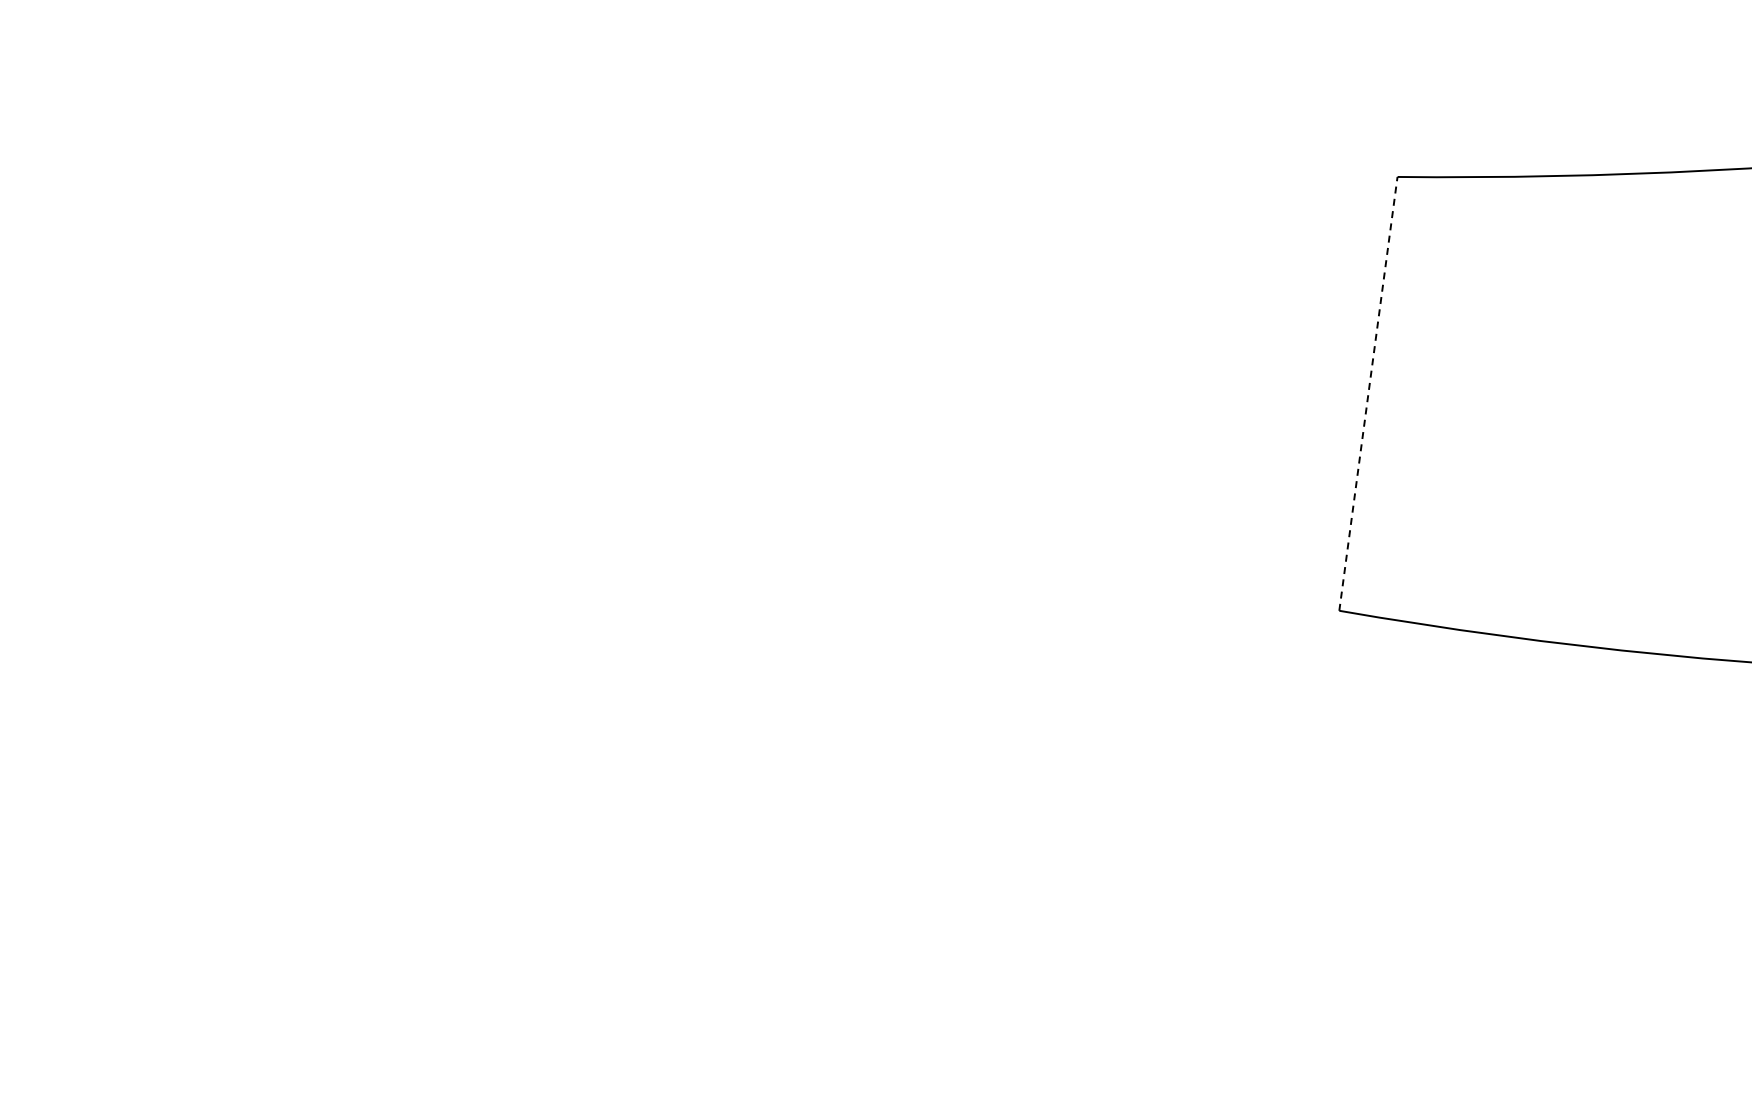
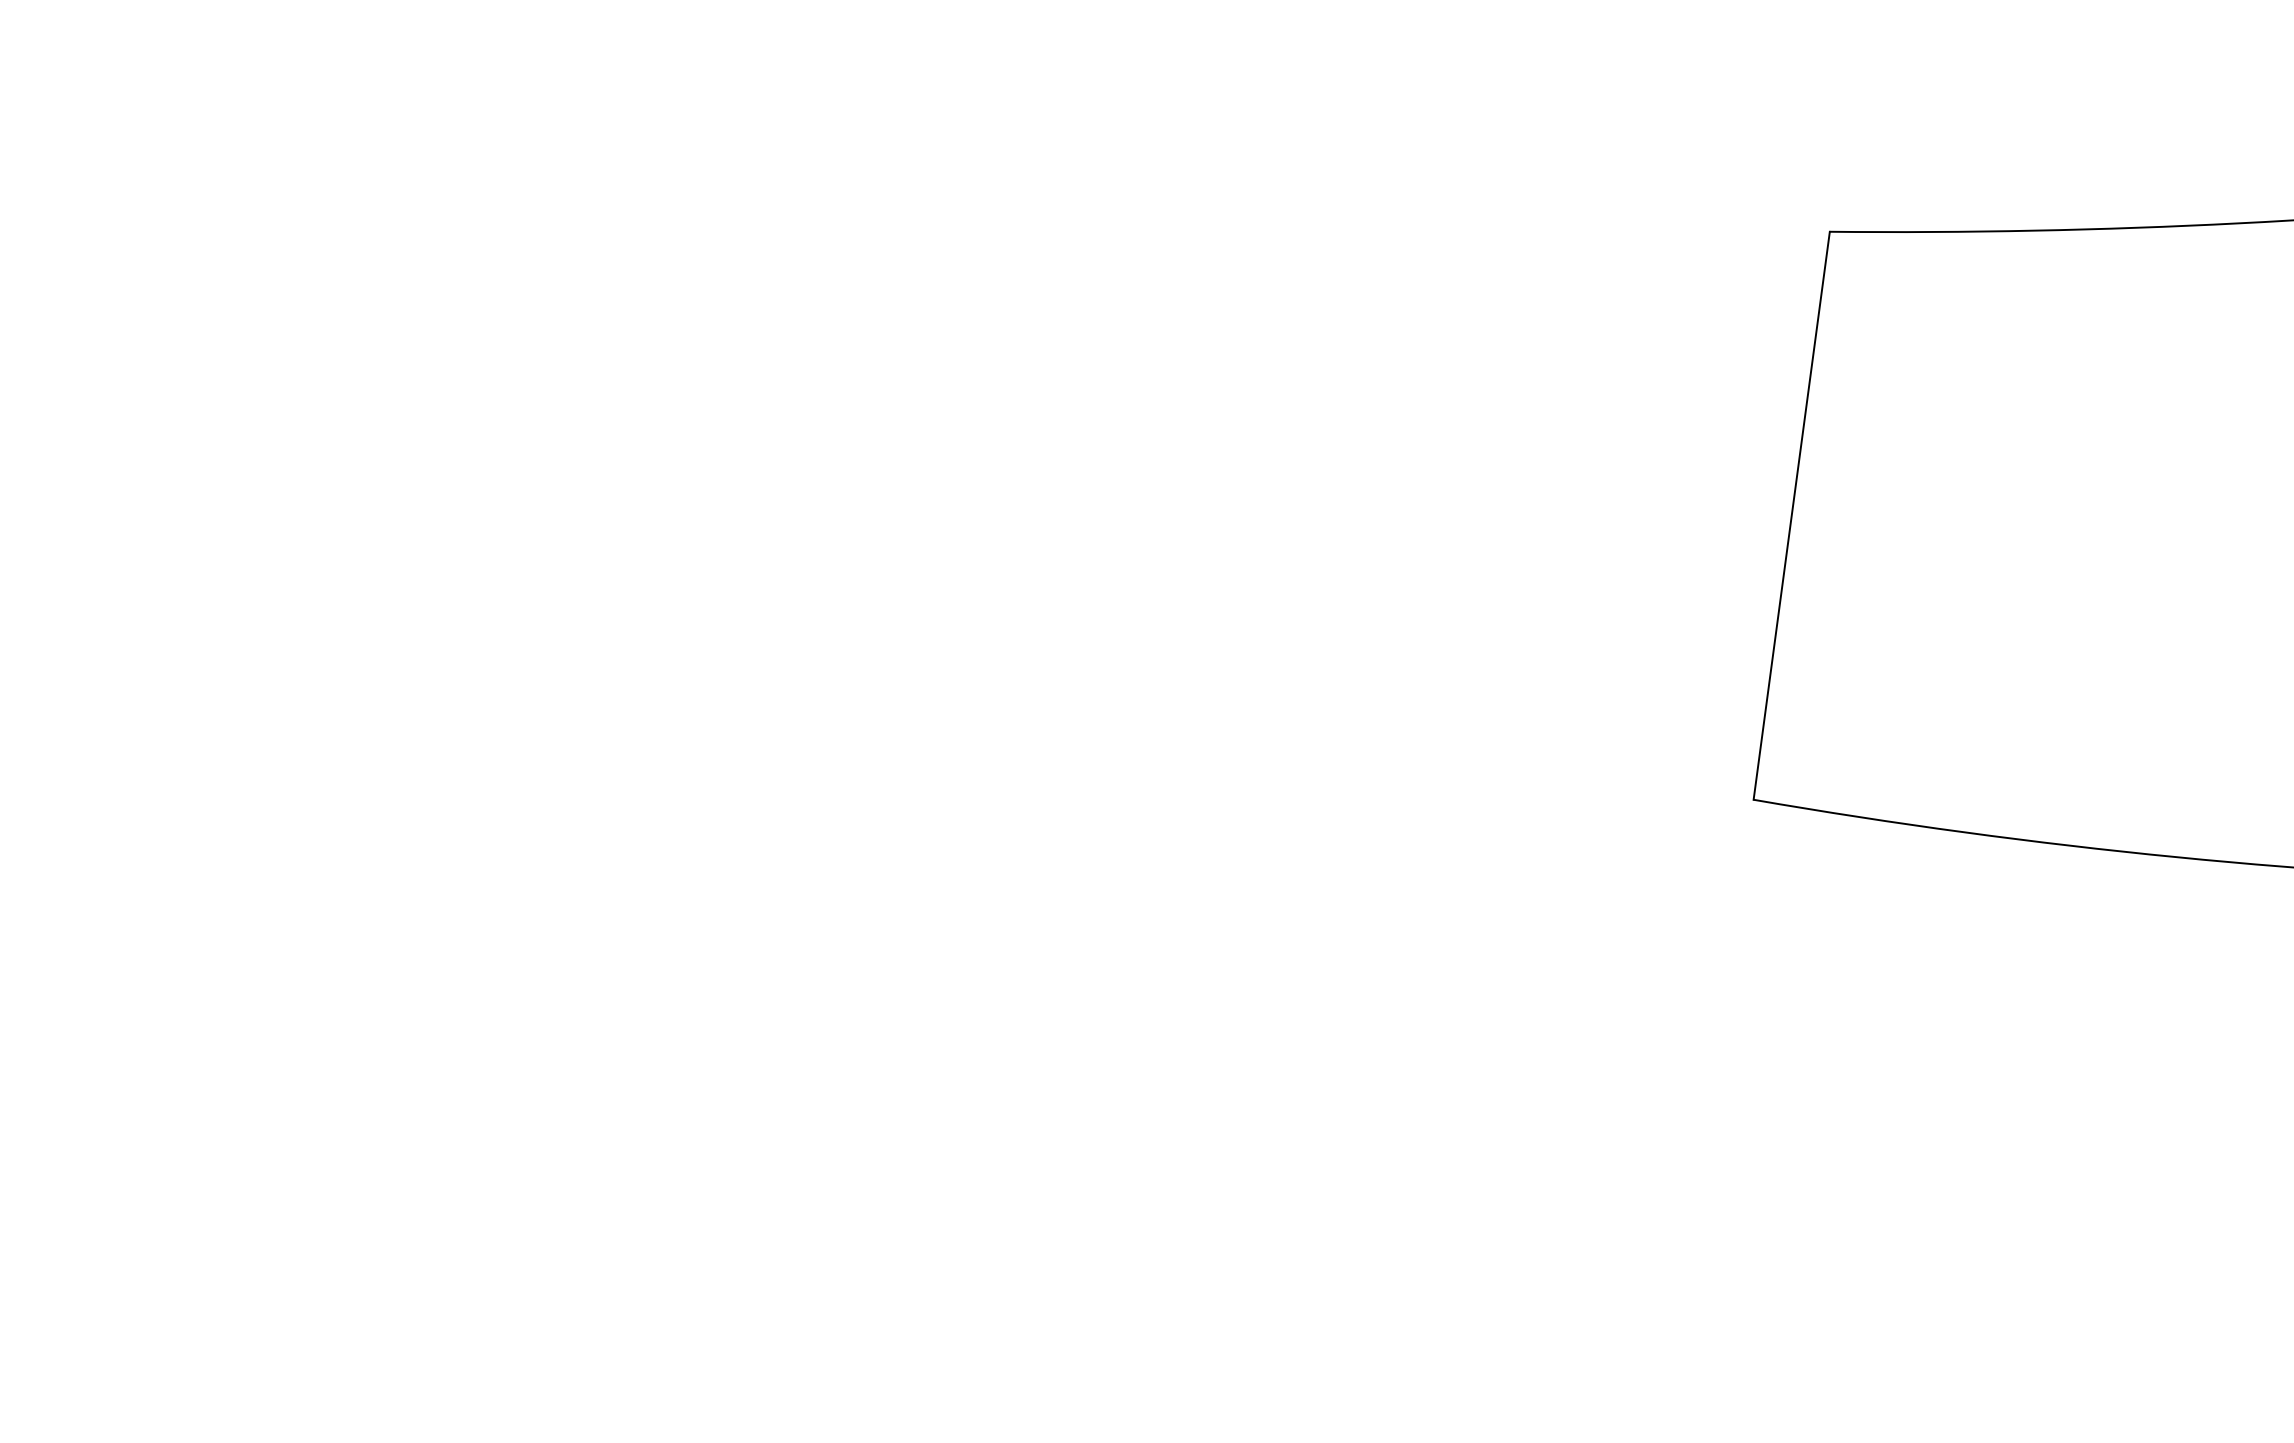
line: (1368, 393) -> (1791, 515), dashed -> solid

